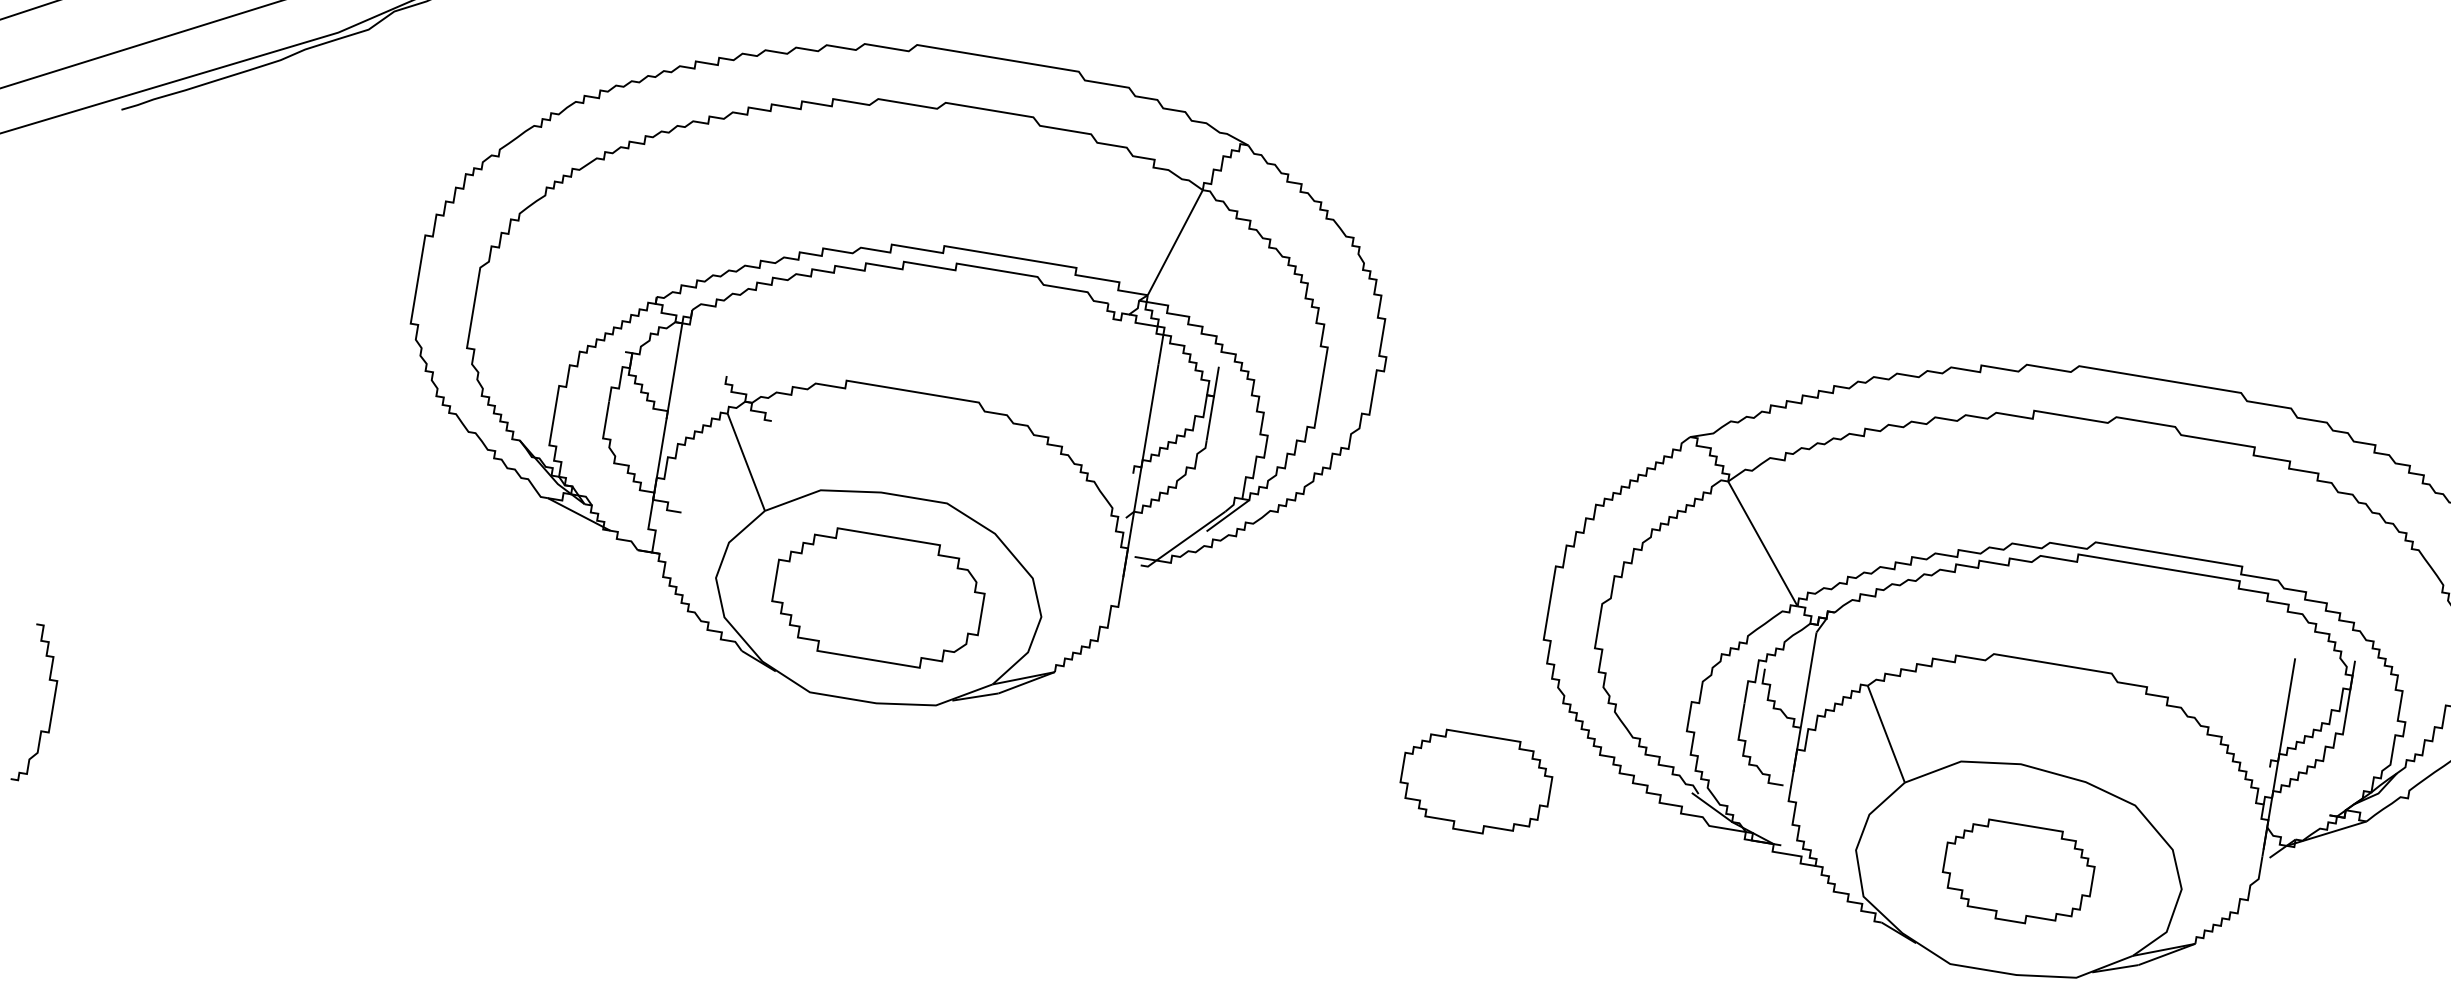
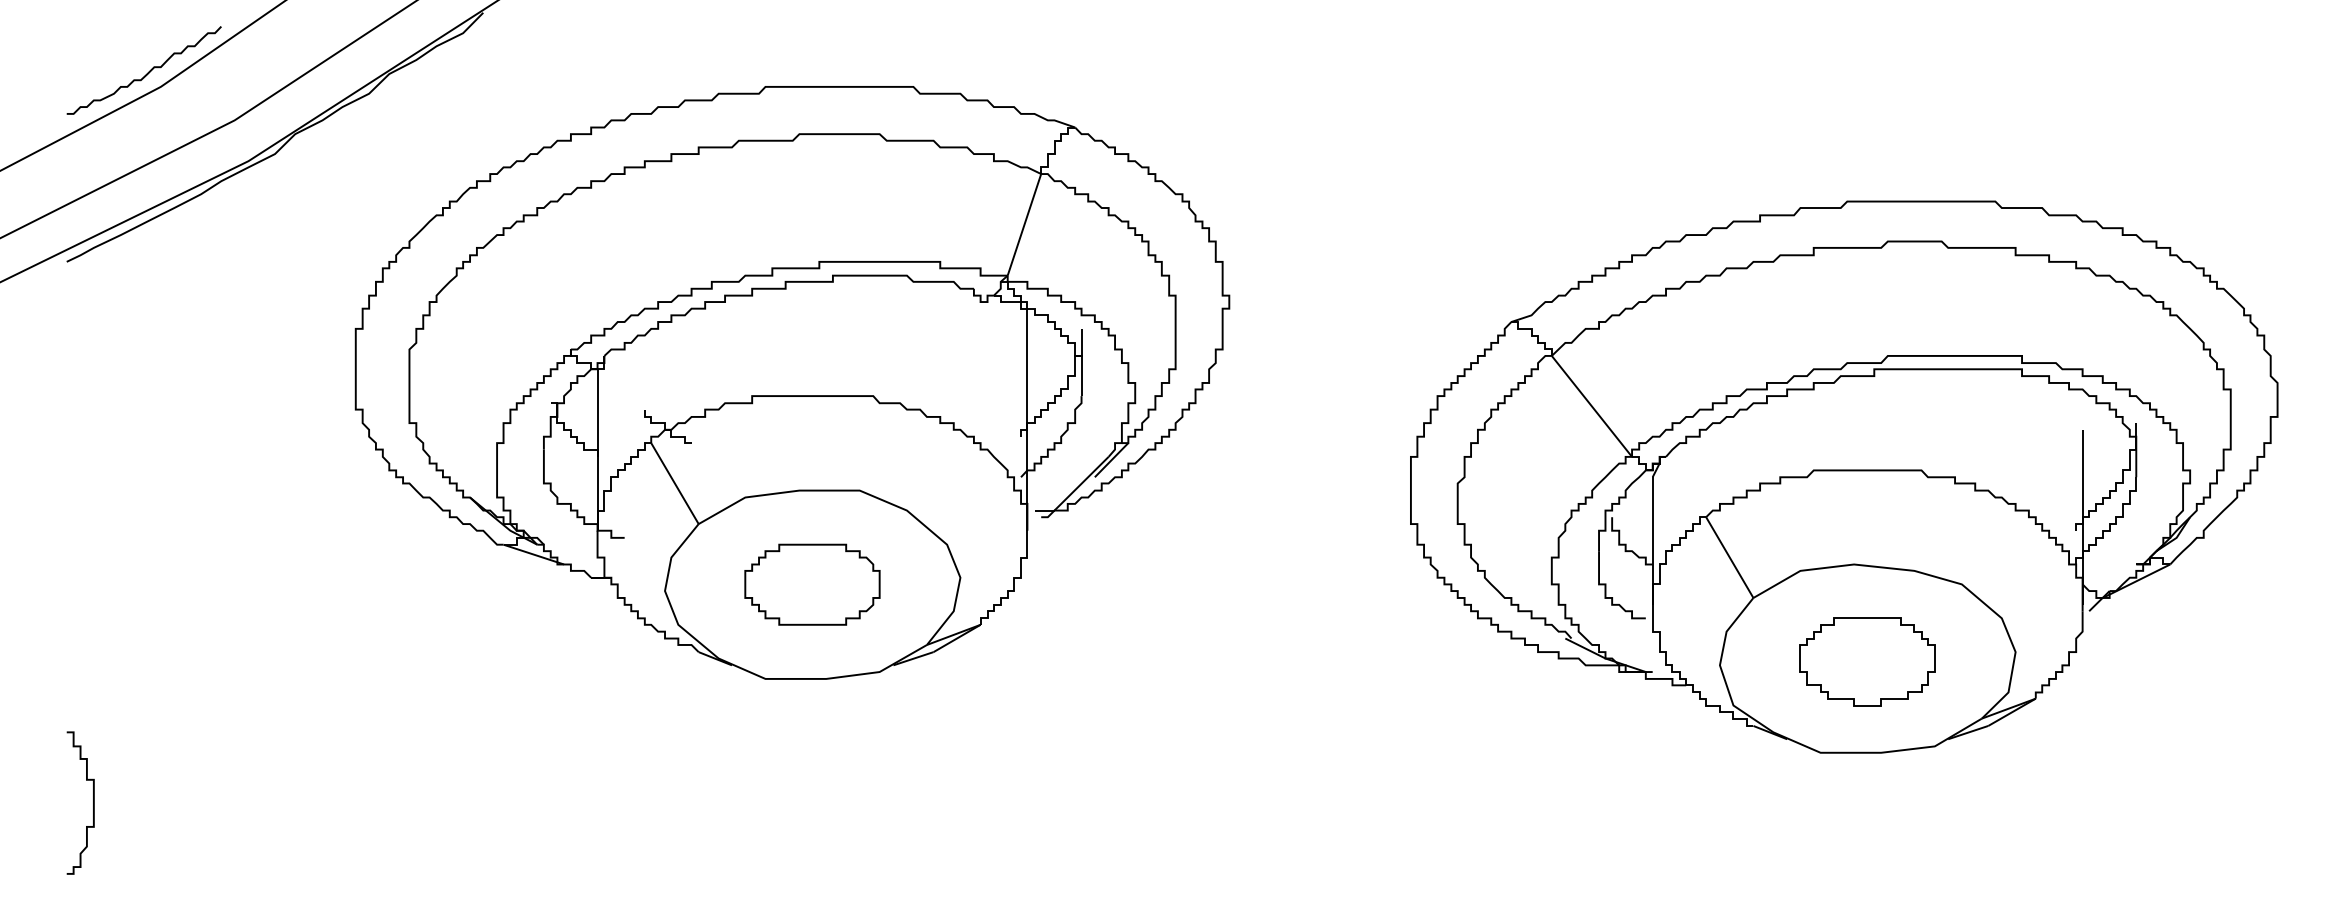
part: (878, 597) -> (812, 584), size x0.71
part: (1475, 782) -> (1371, 661), removed

